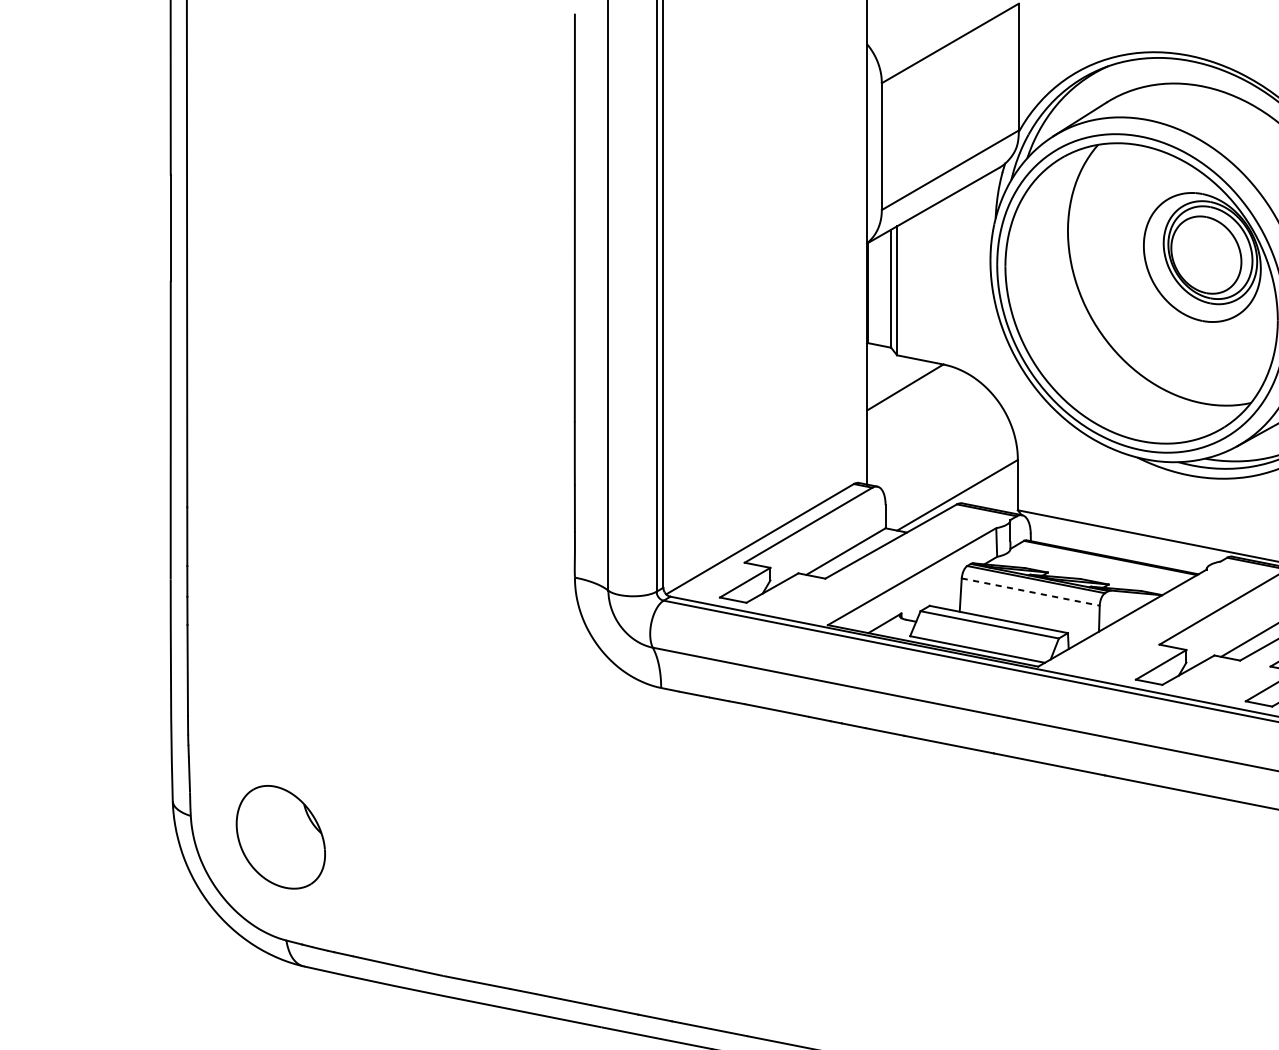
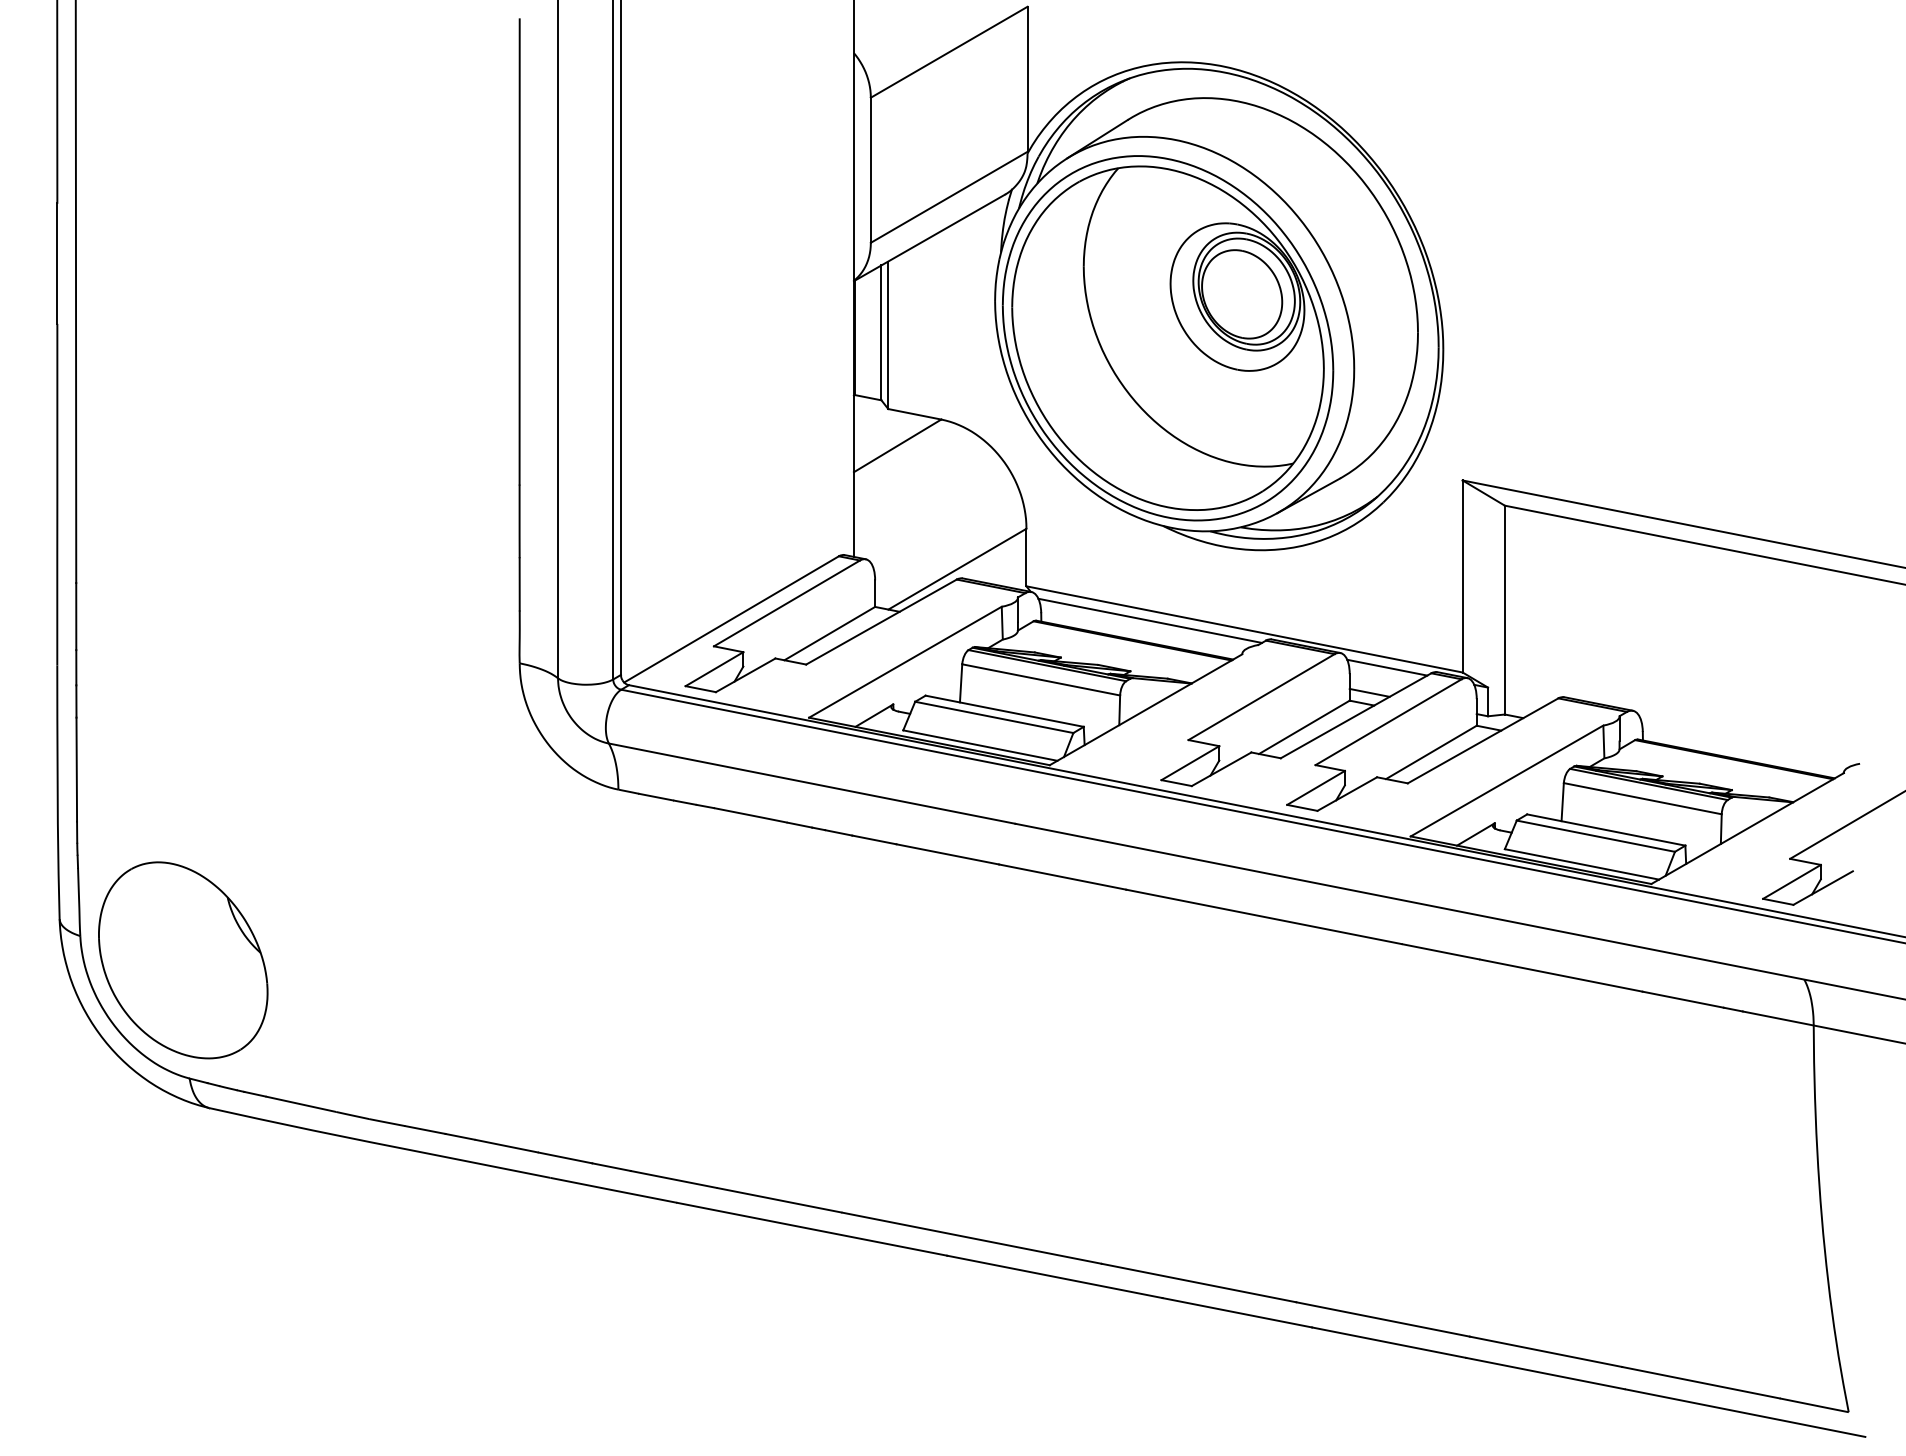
line: (1126, 540) -> (1150, 620), added
line: (1031, 591) -> (1041, 679), dashed -> solid
part: (281, 837) -> (183, 960), size x1.67

